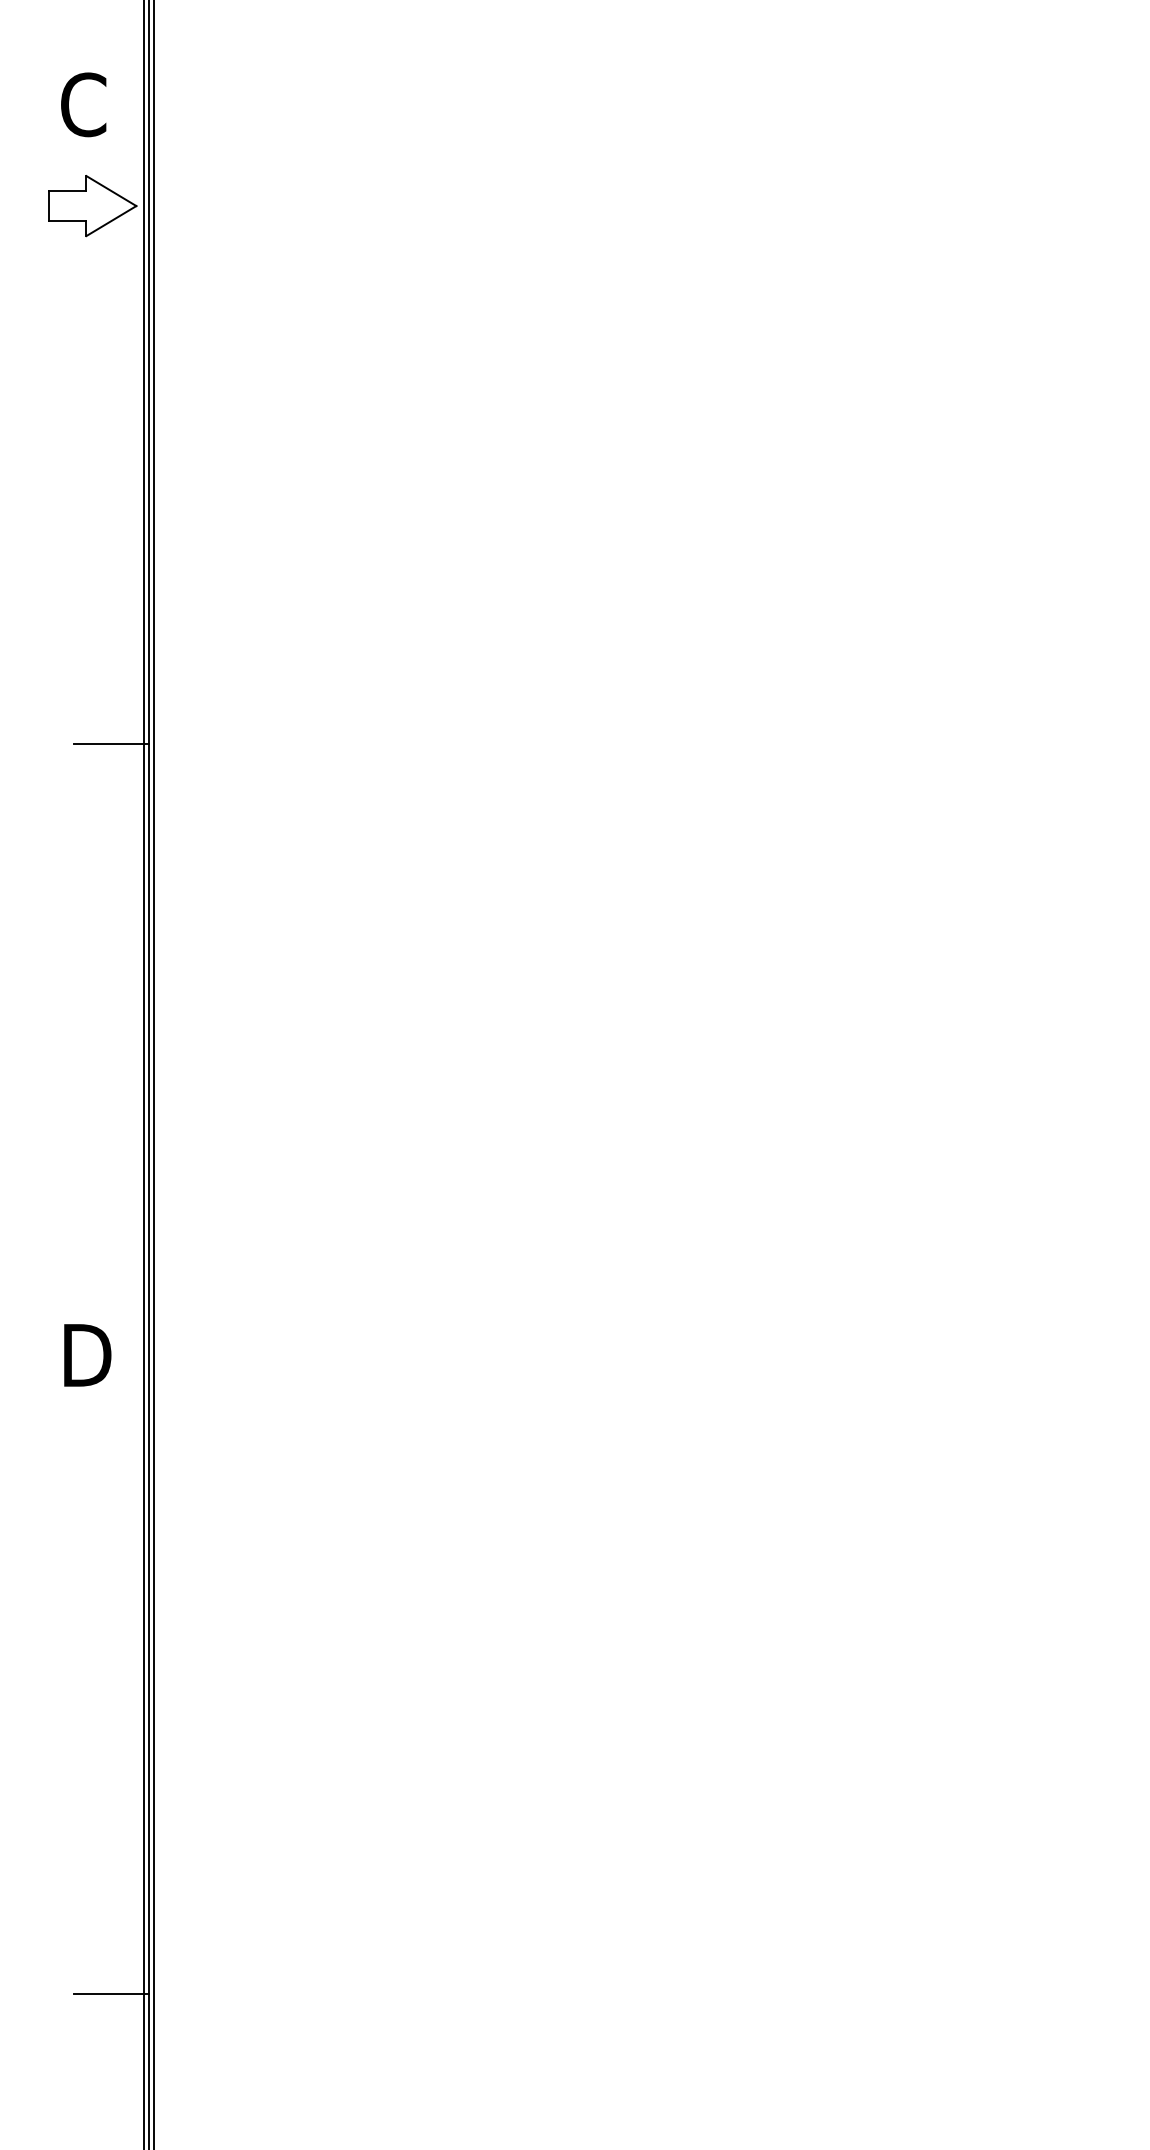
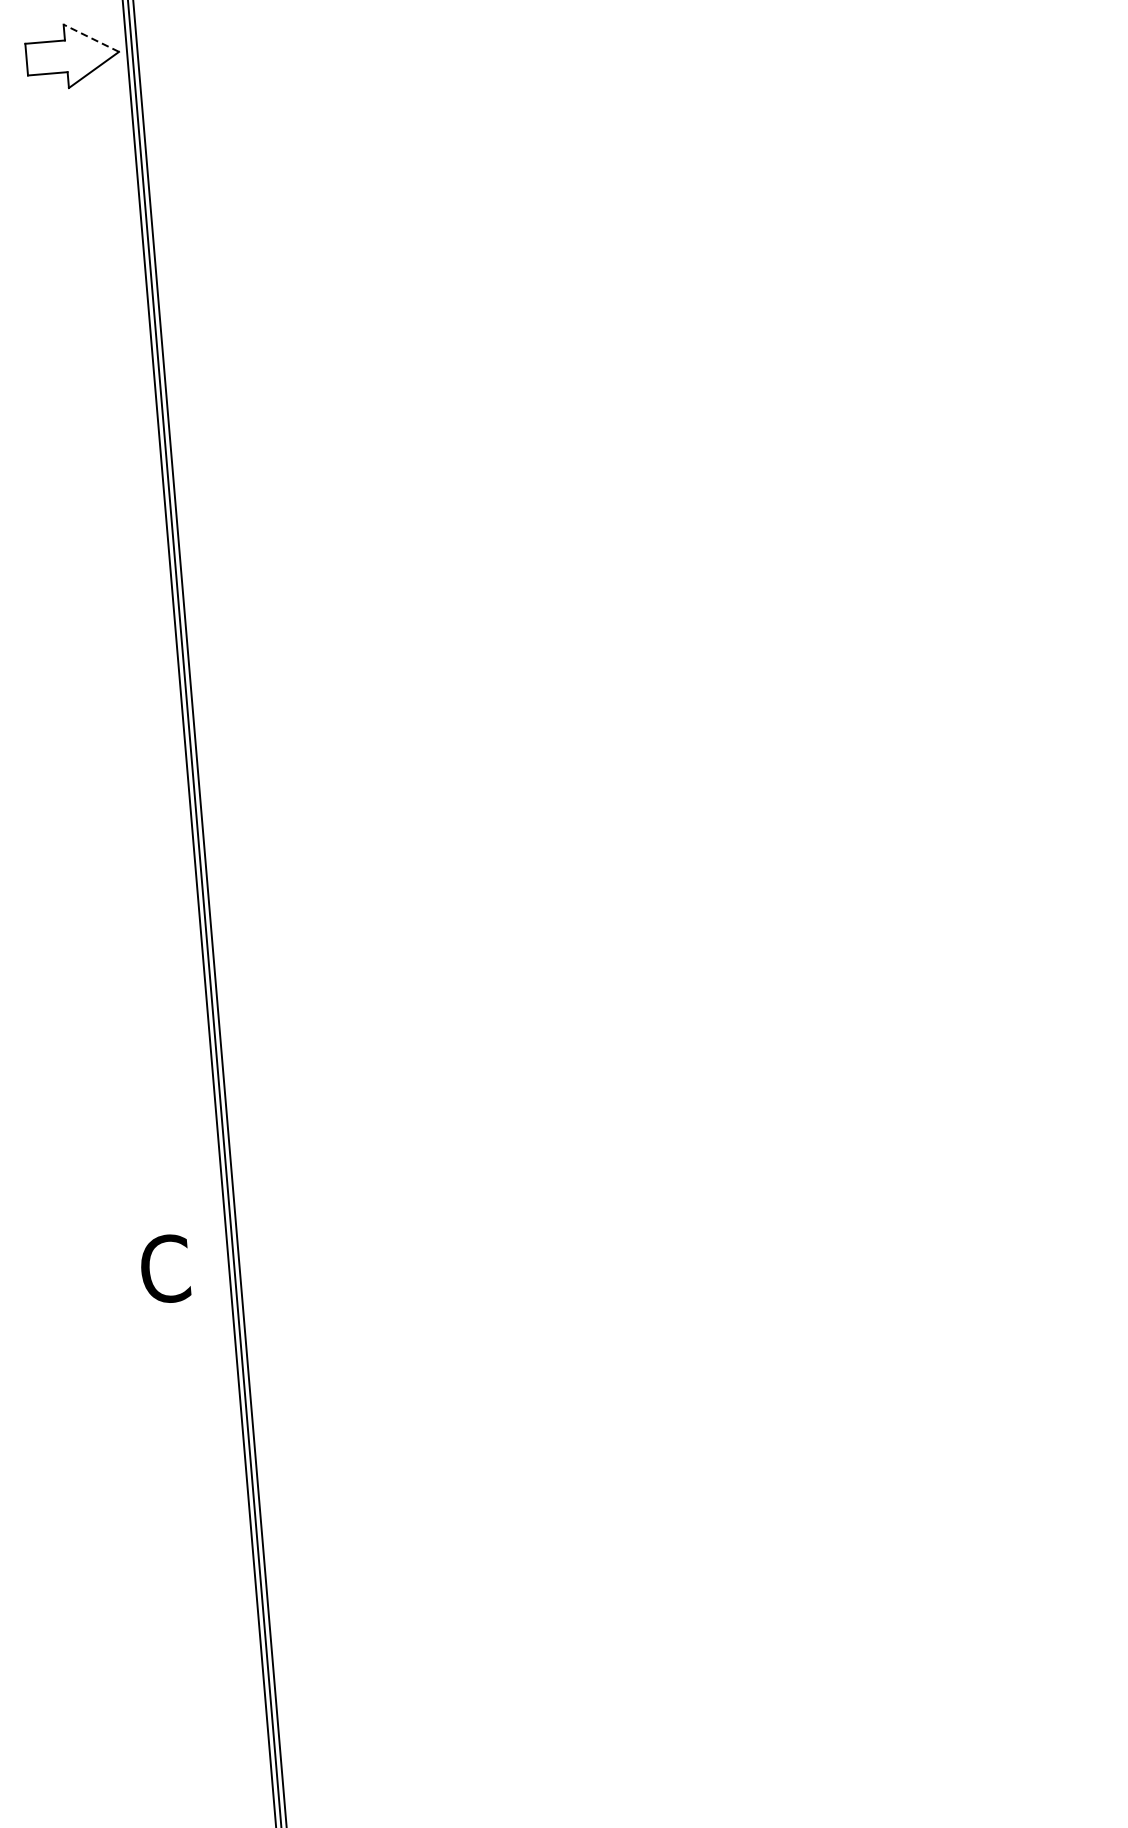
line: (110, 190) -> (90, 37), solid -> dashed
line: (110, 743) -> (139, 621), removed
text: (86, 1355) -> (168, 1268), D -> C

